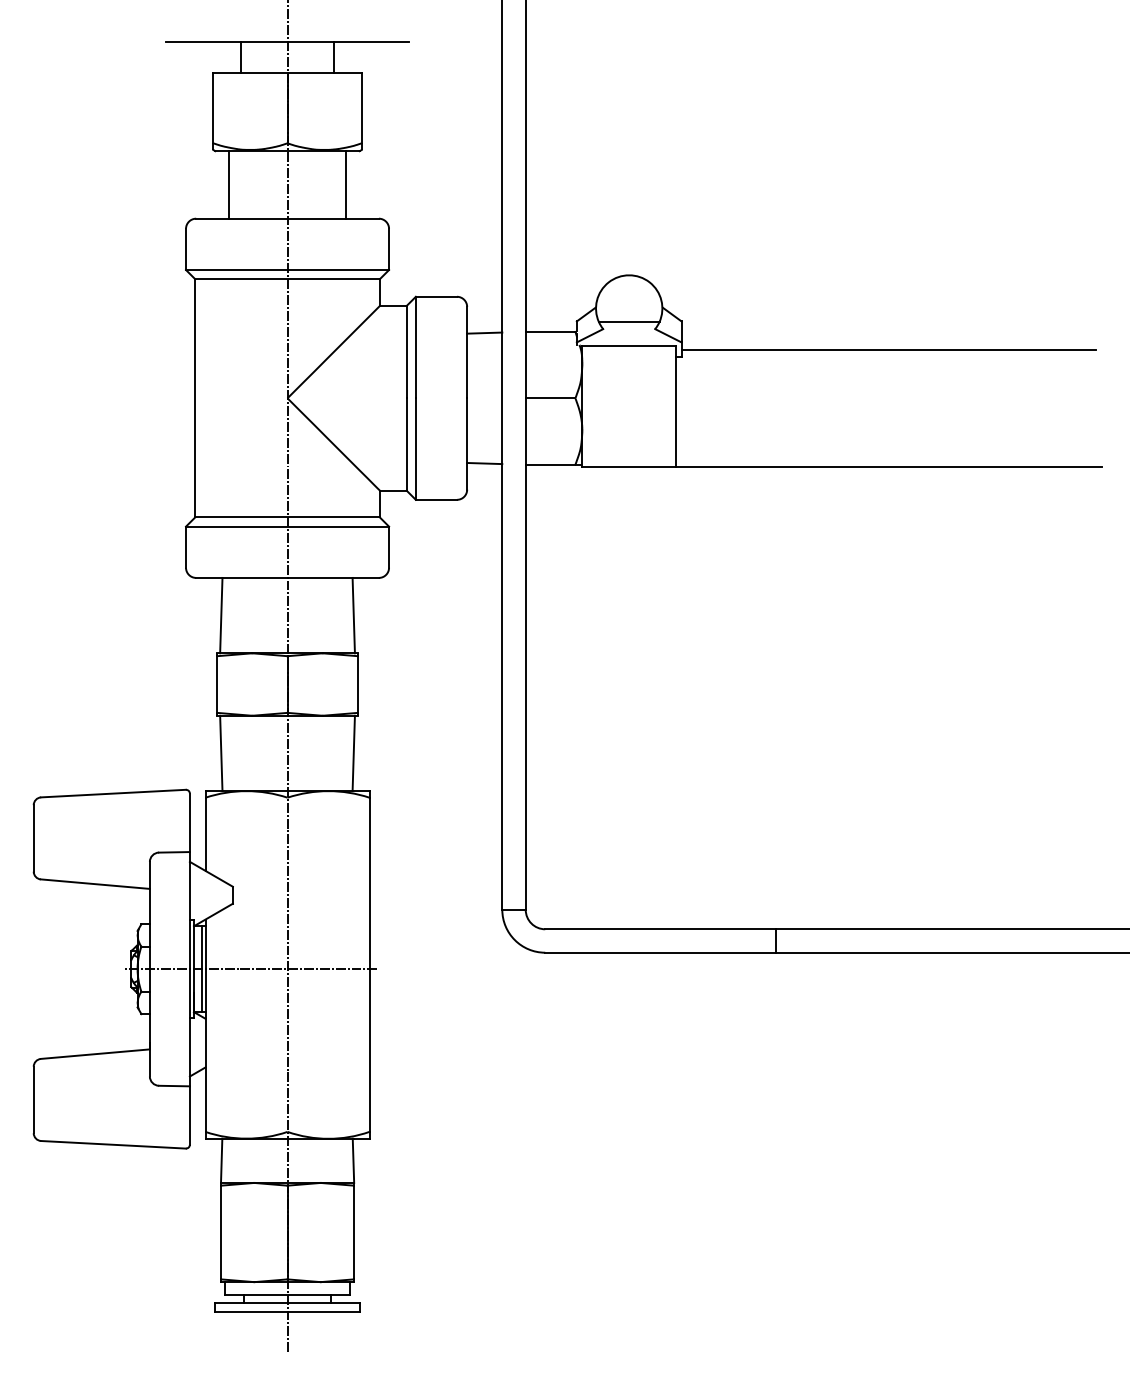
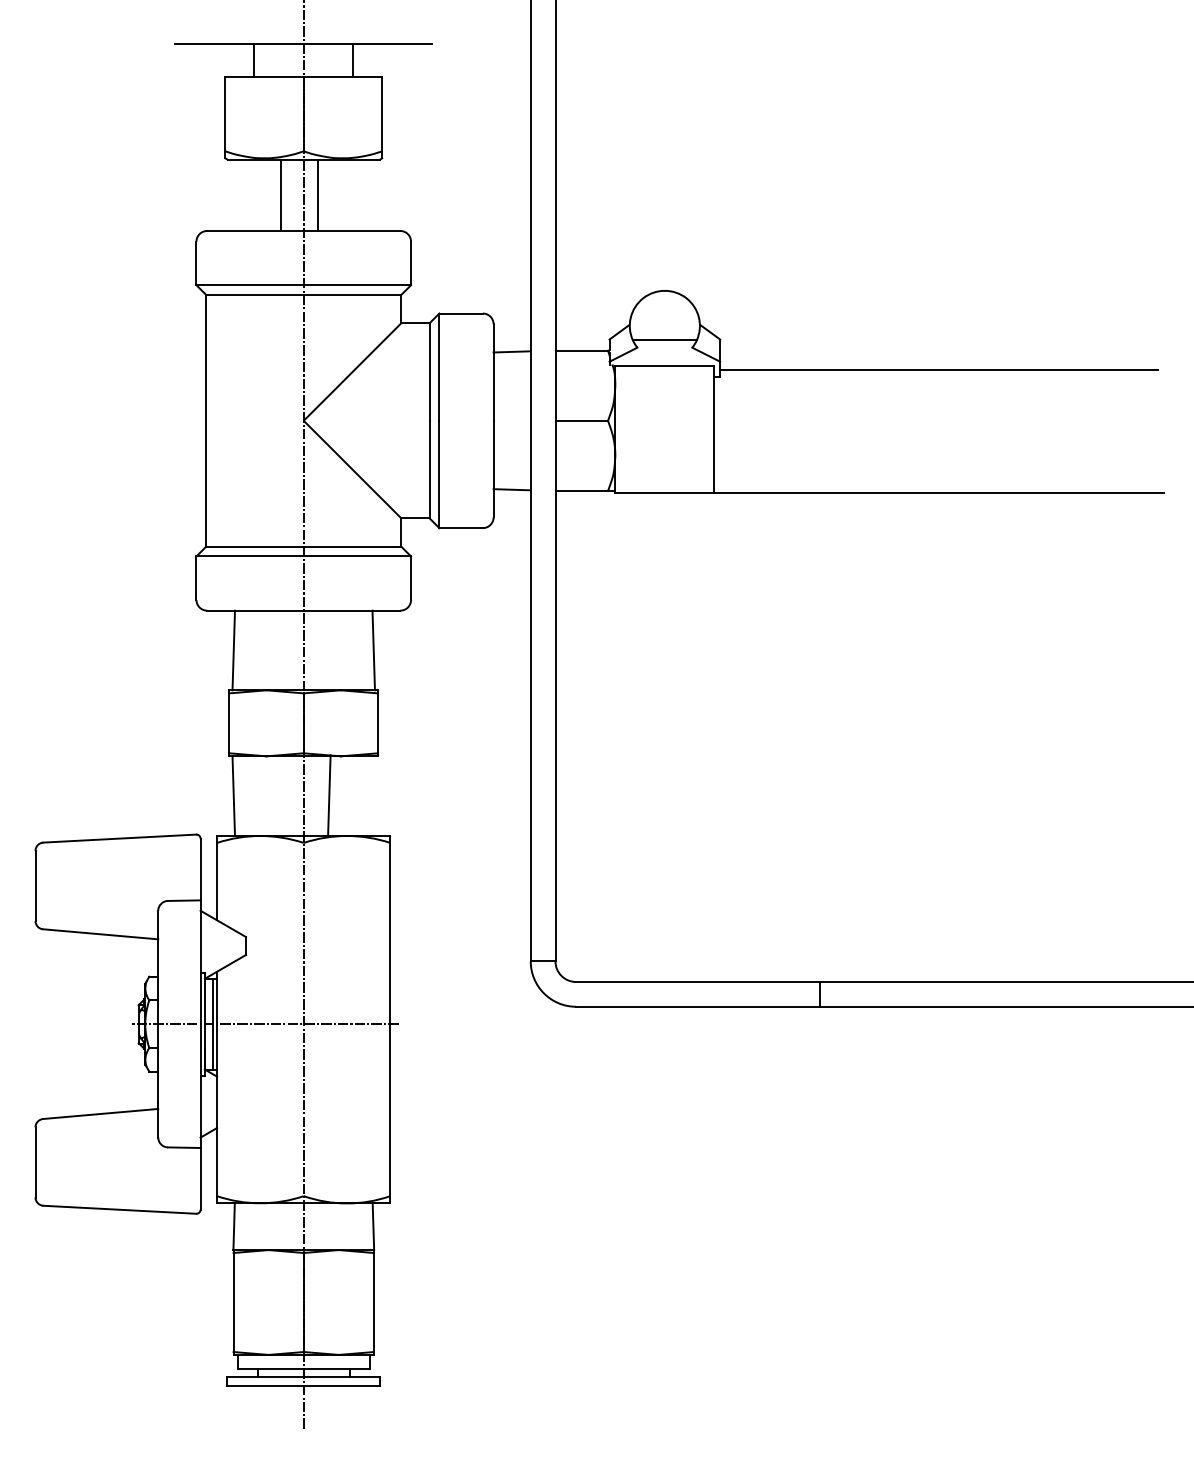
line: (228, 184) -> (280, 194), moved
line: (346, 184) -> (318, 194), moved
line: (353, 753) -> (329, 795), moved

